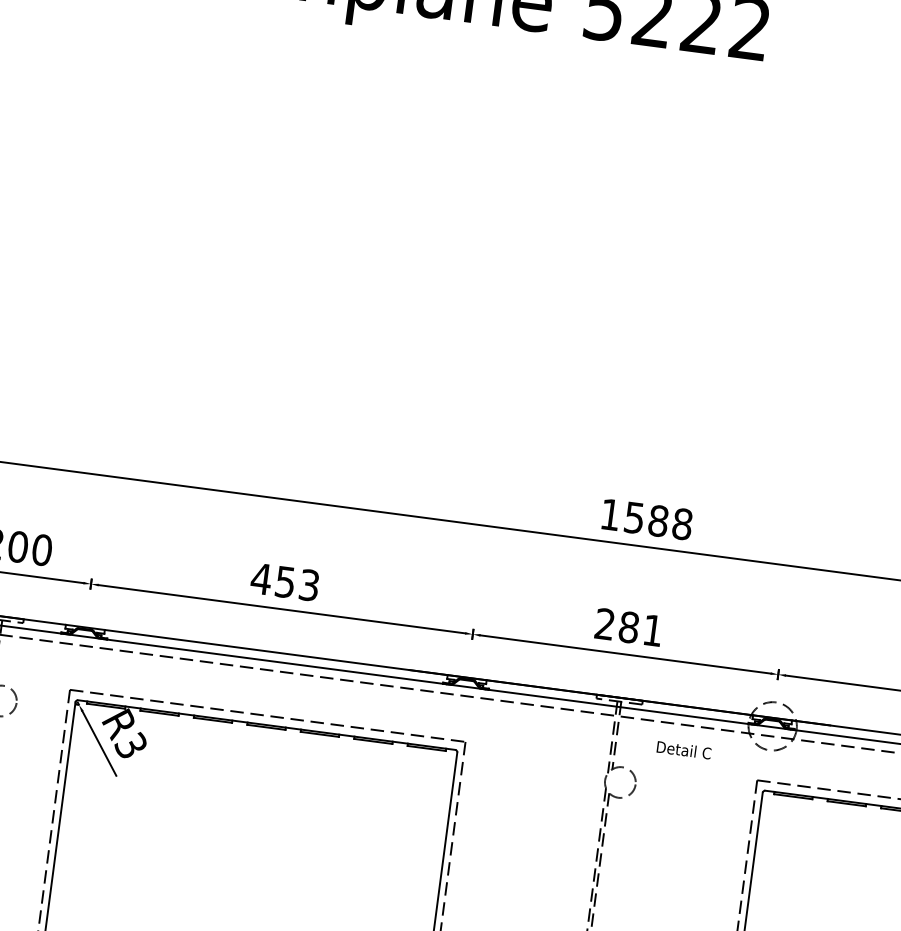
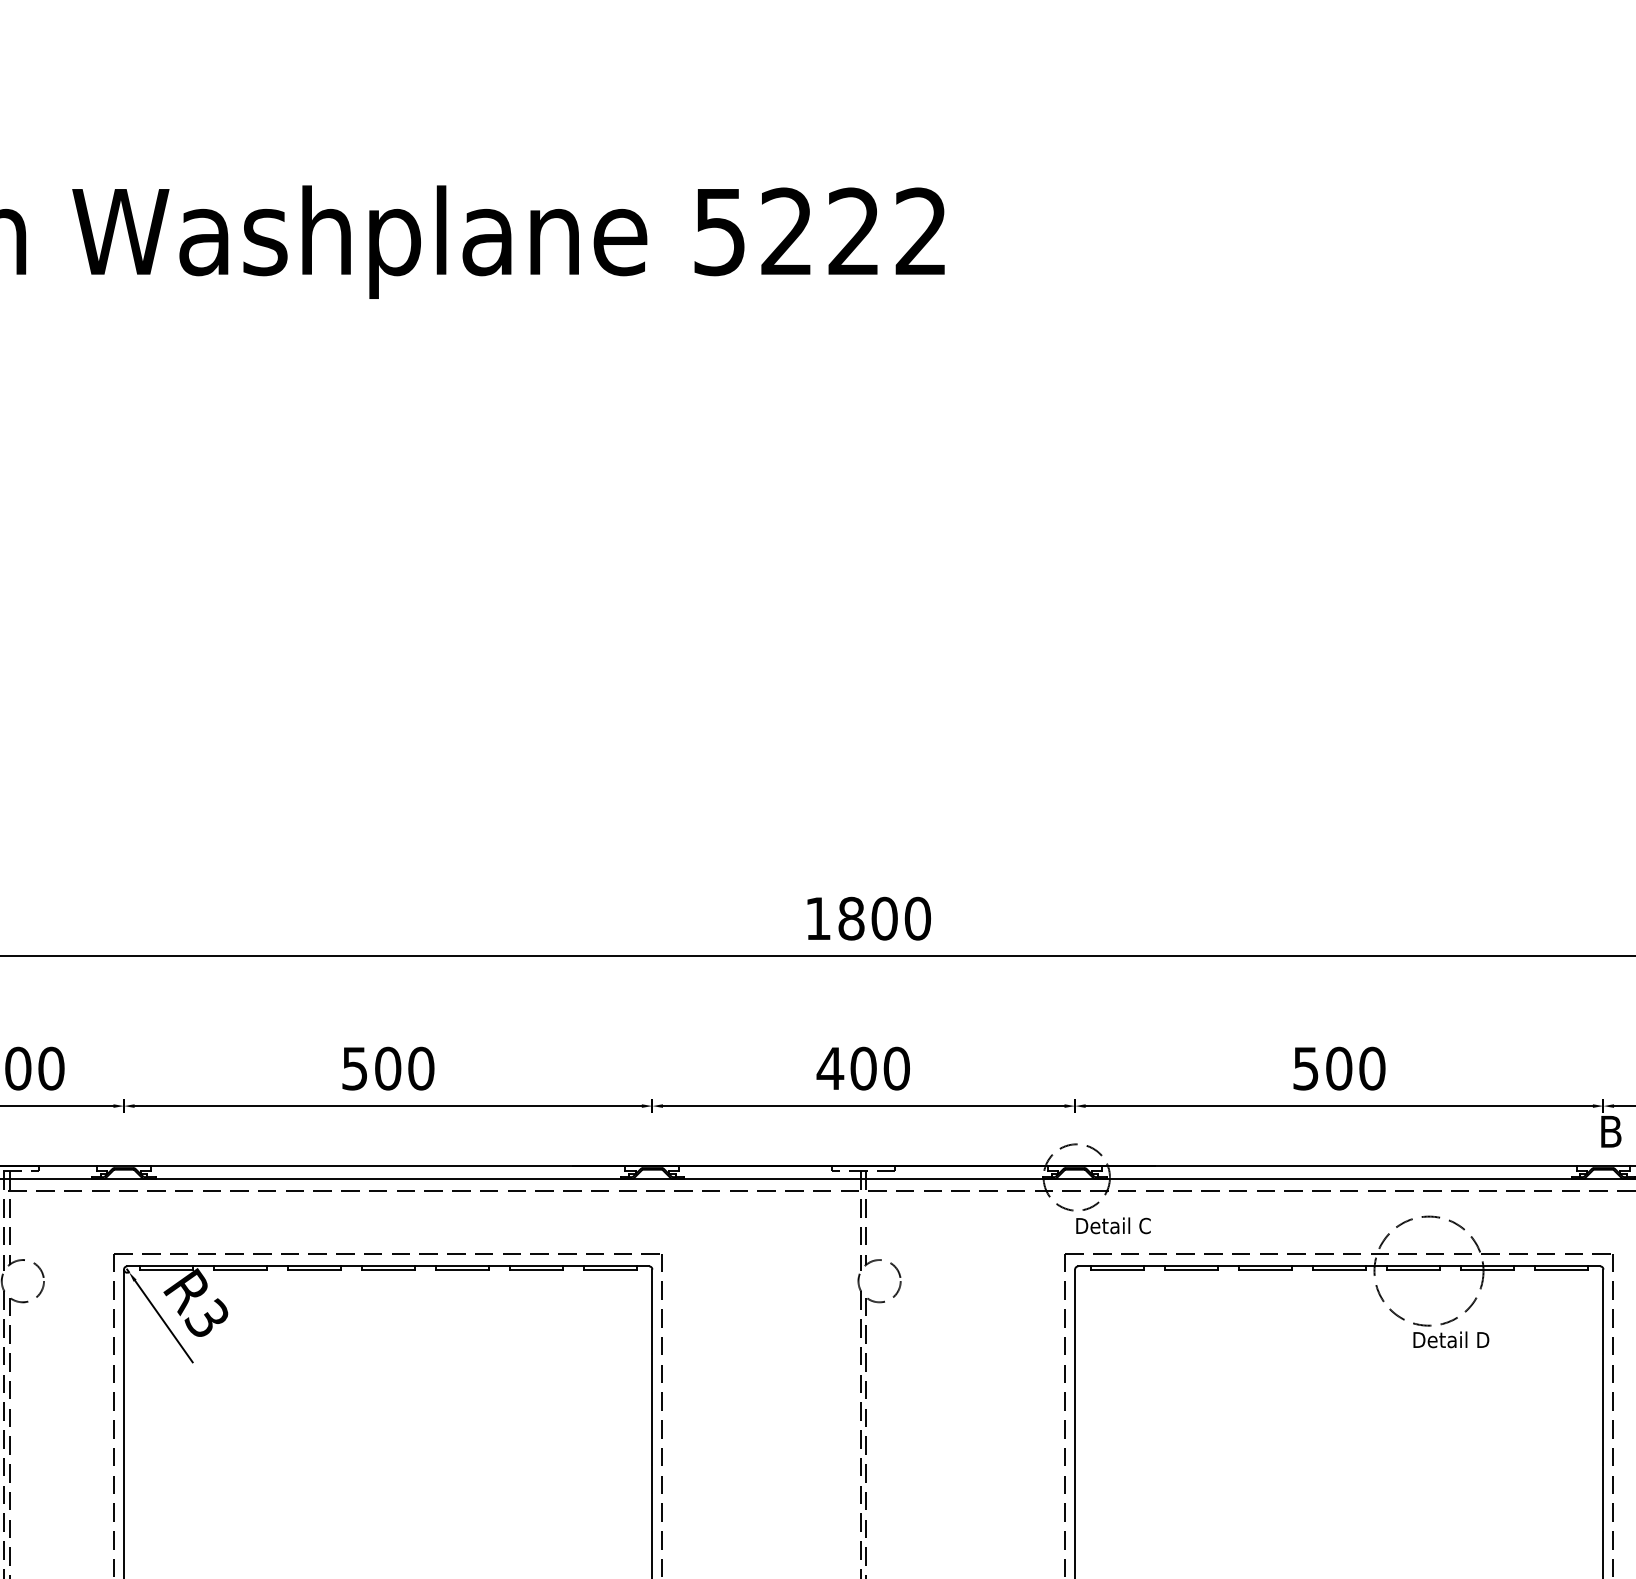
text: (658, 520) -> (884, 918), 1588 -> 1800
text: (285, 582) -> (387, 1068), 453 -> 500
text: (628, 627) -> (862, 1068), 281 -> 400
text: (684, 749) -> (1113, 1225), moved

